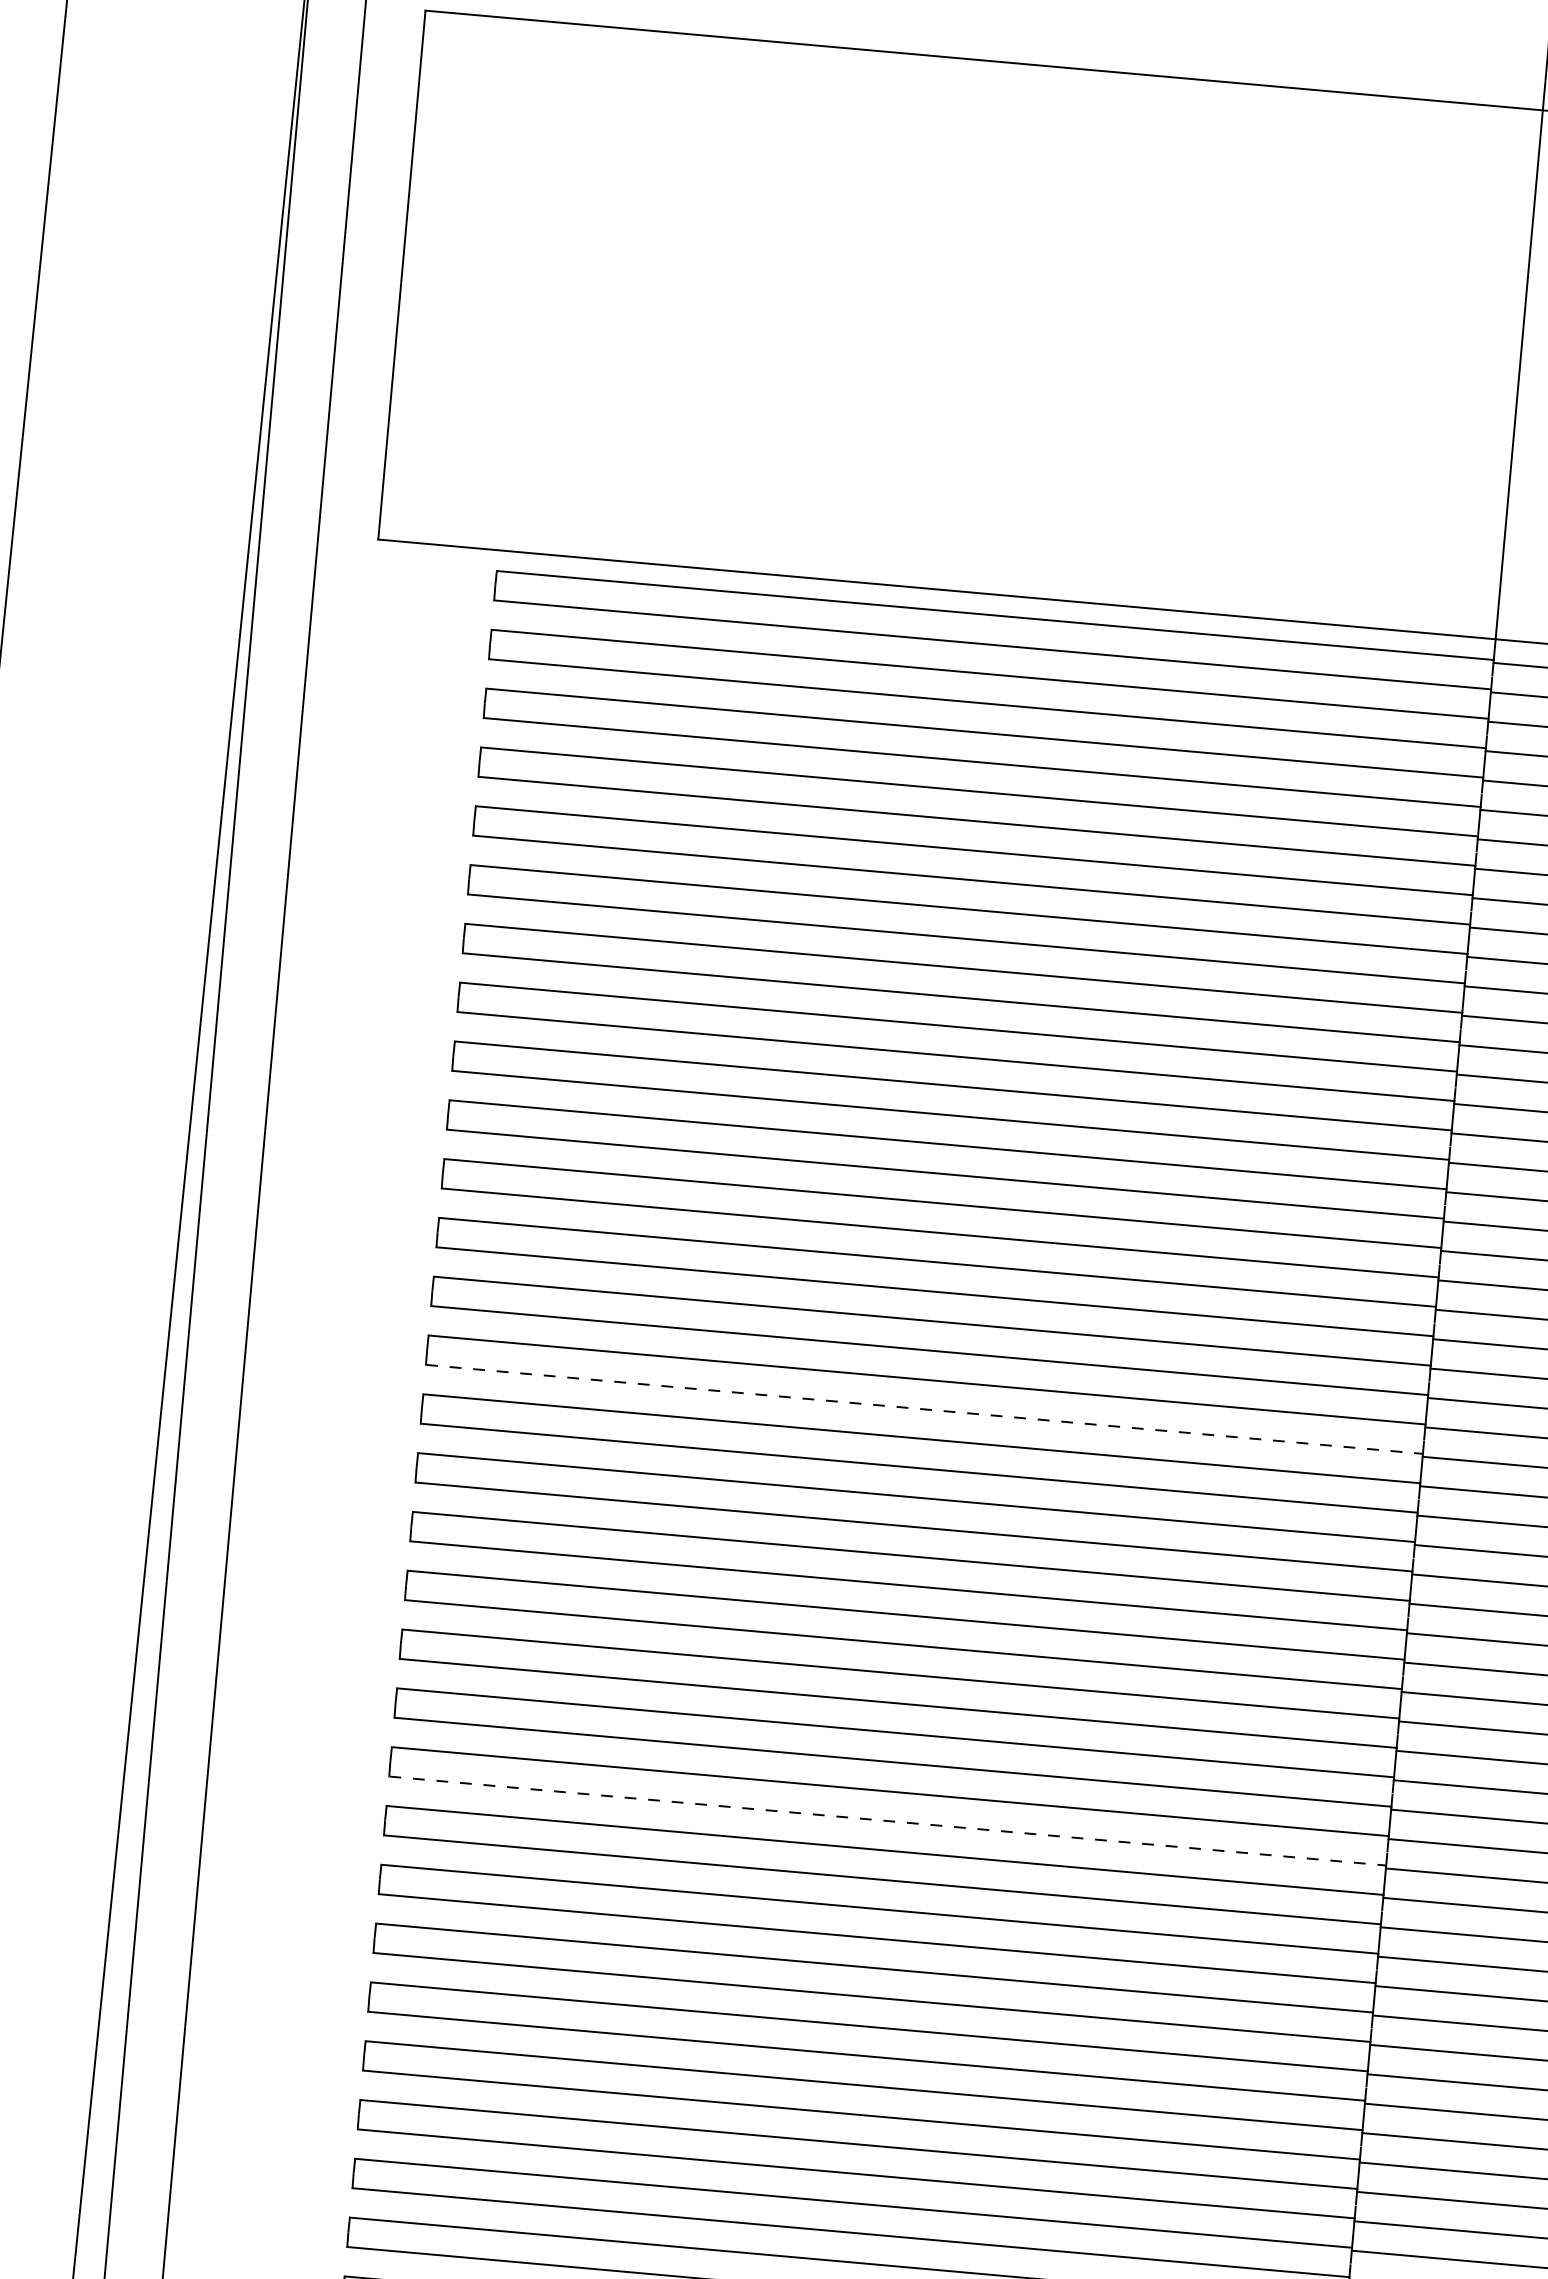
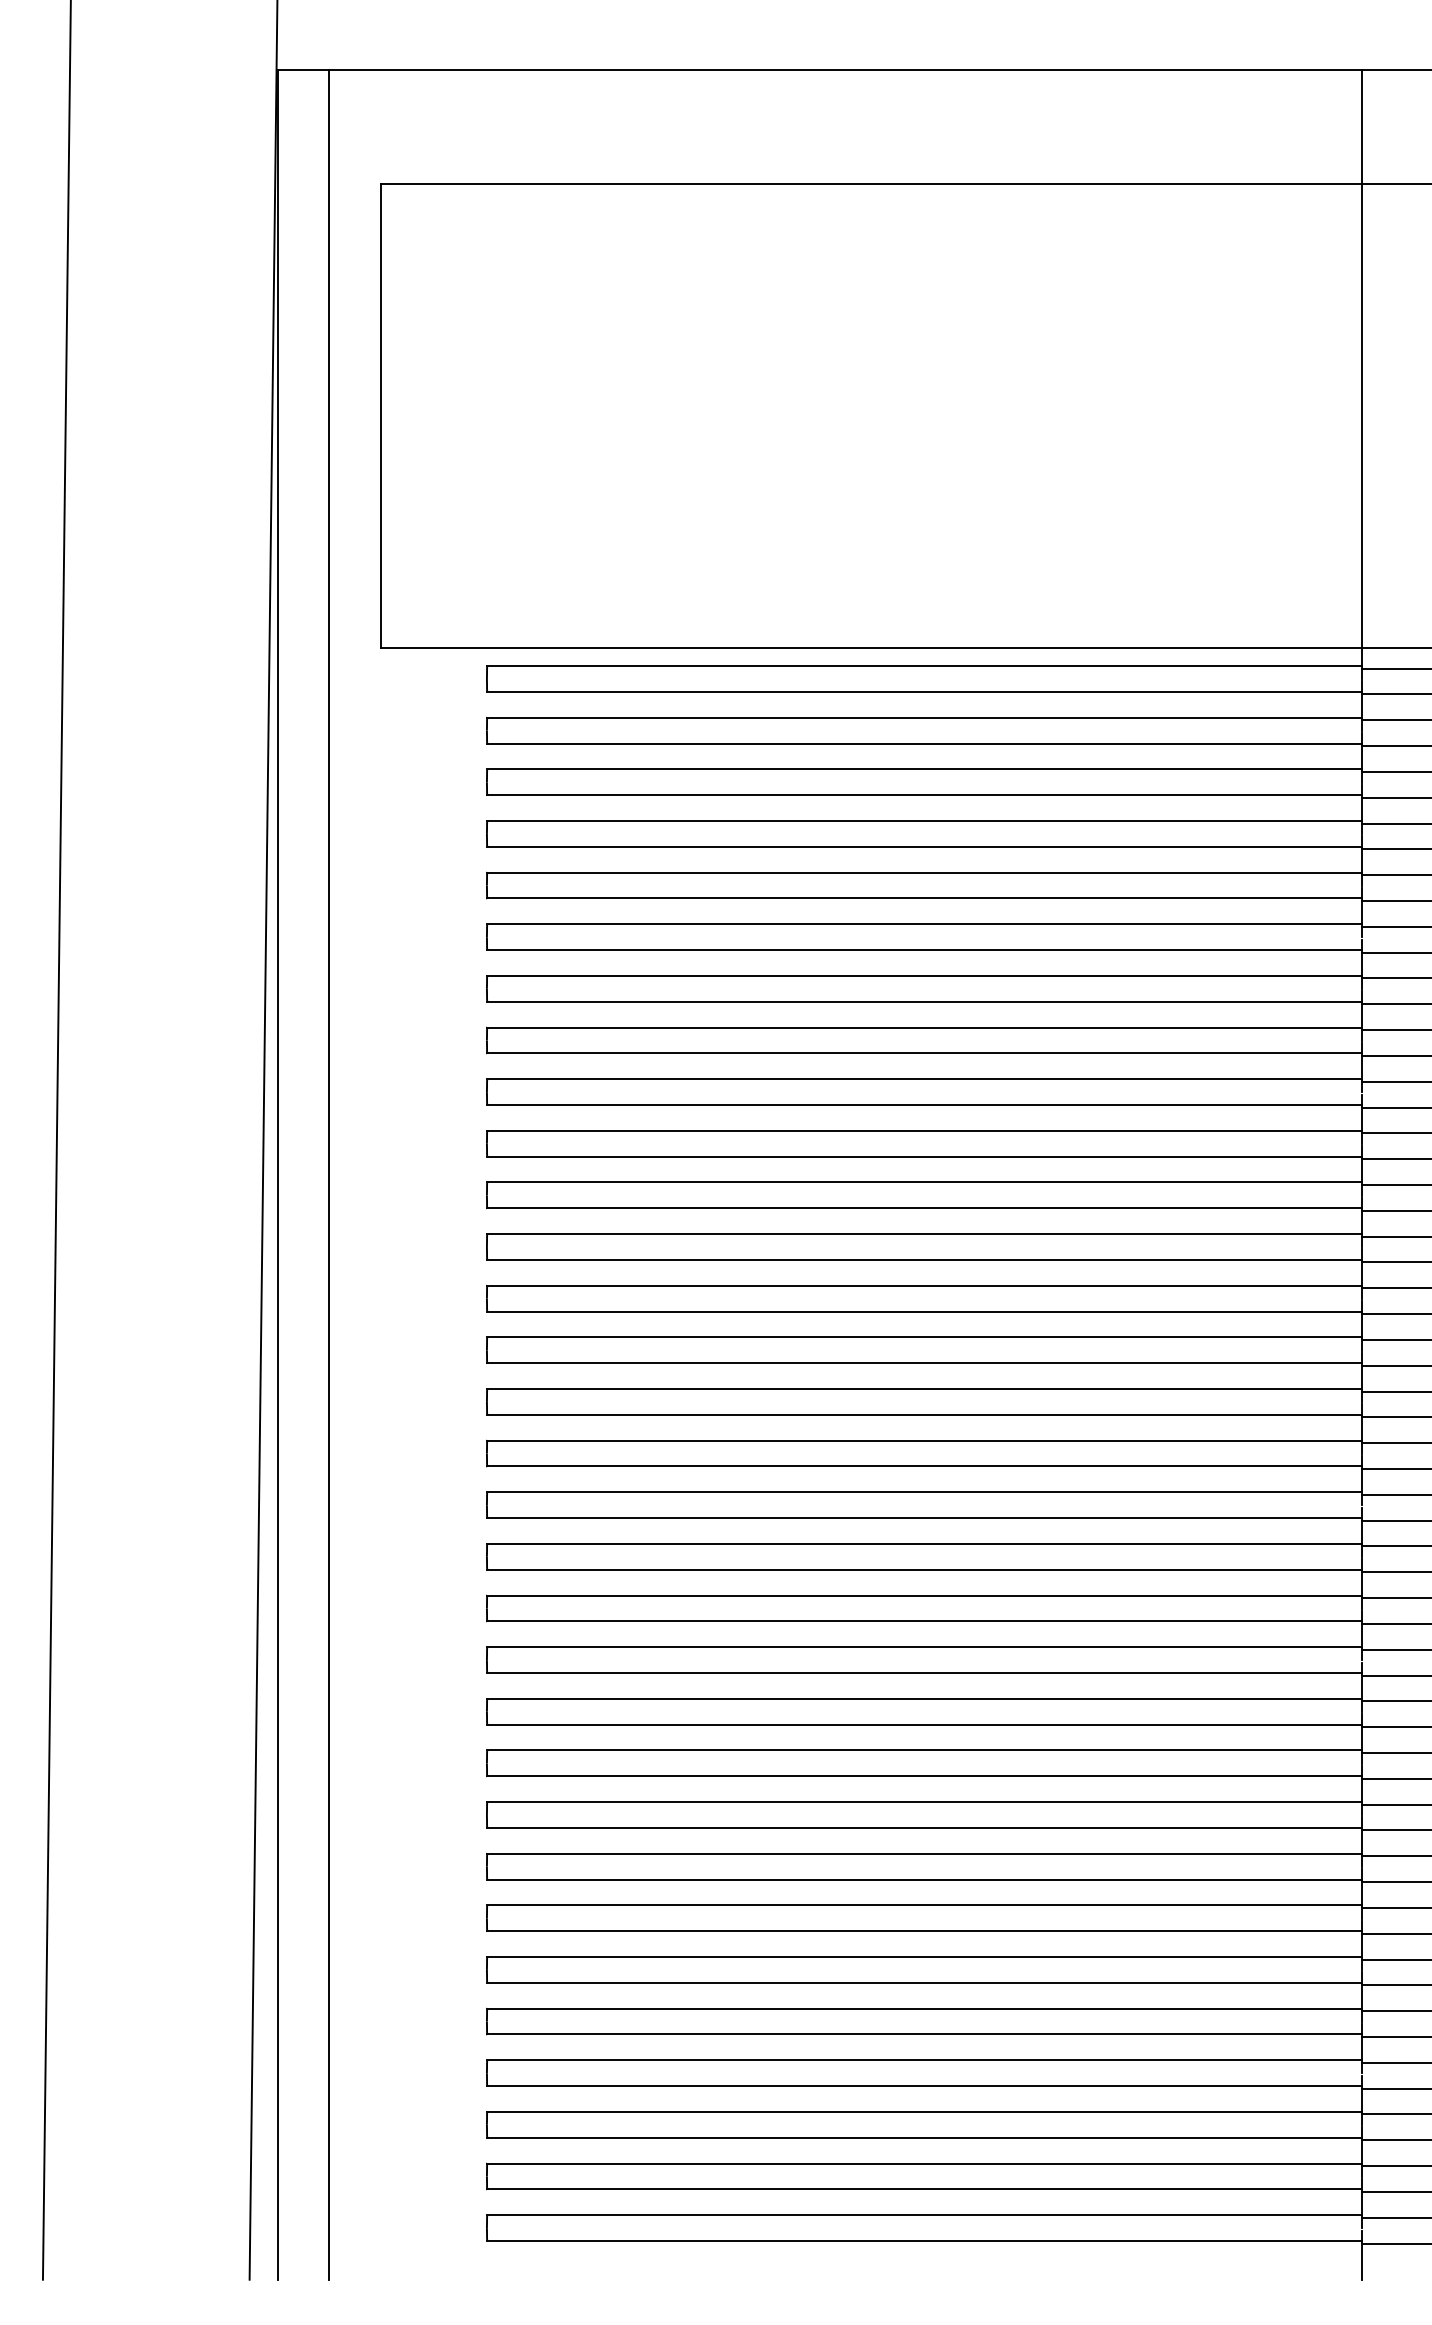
line: (924, 1409) -> (924, 1363), dashed -> solid
line: (887, 1820) -> (924, 1724), dashed -> solid

